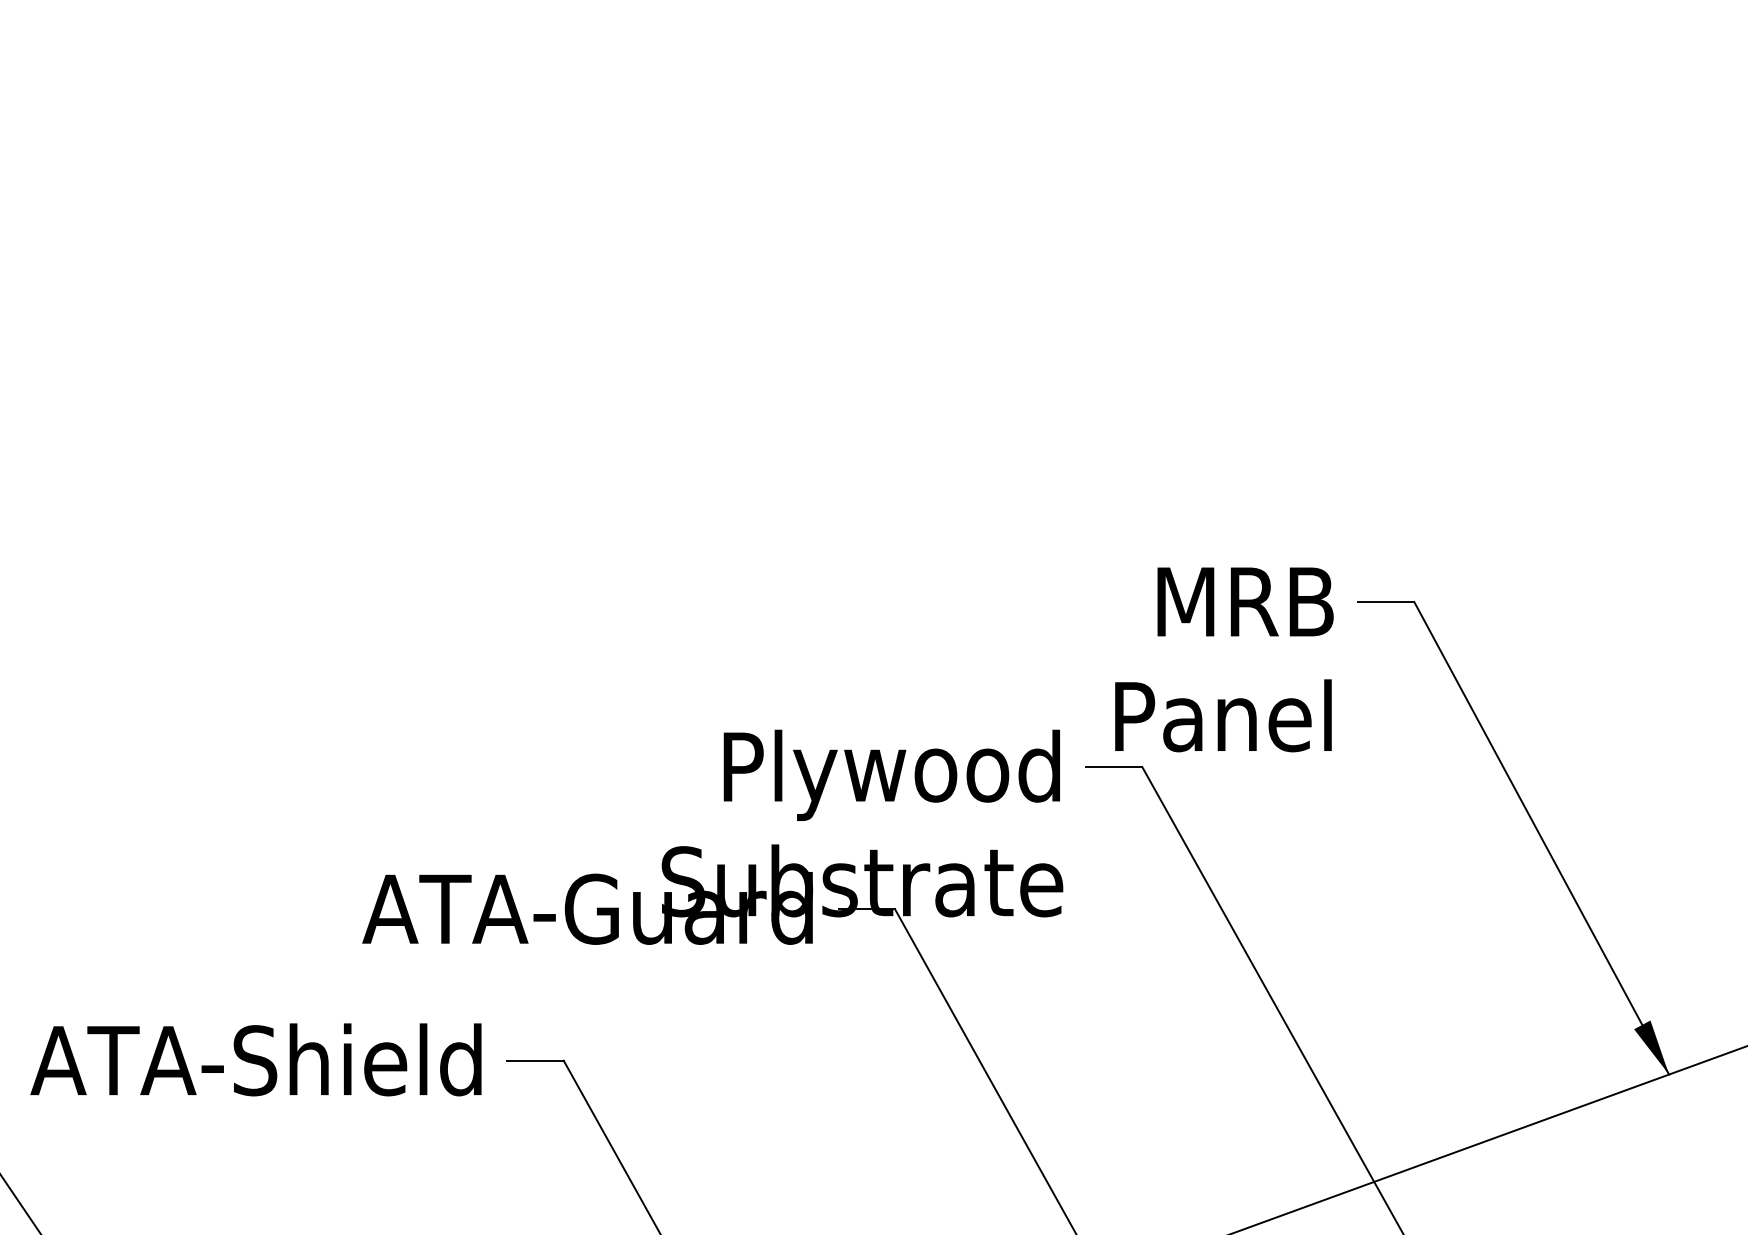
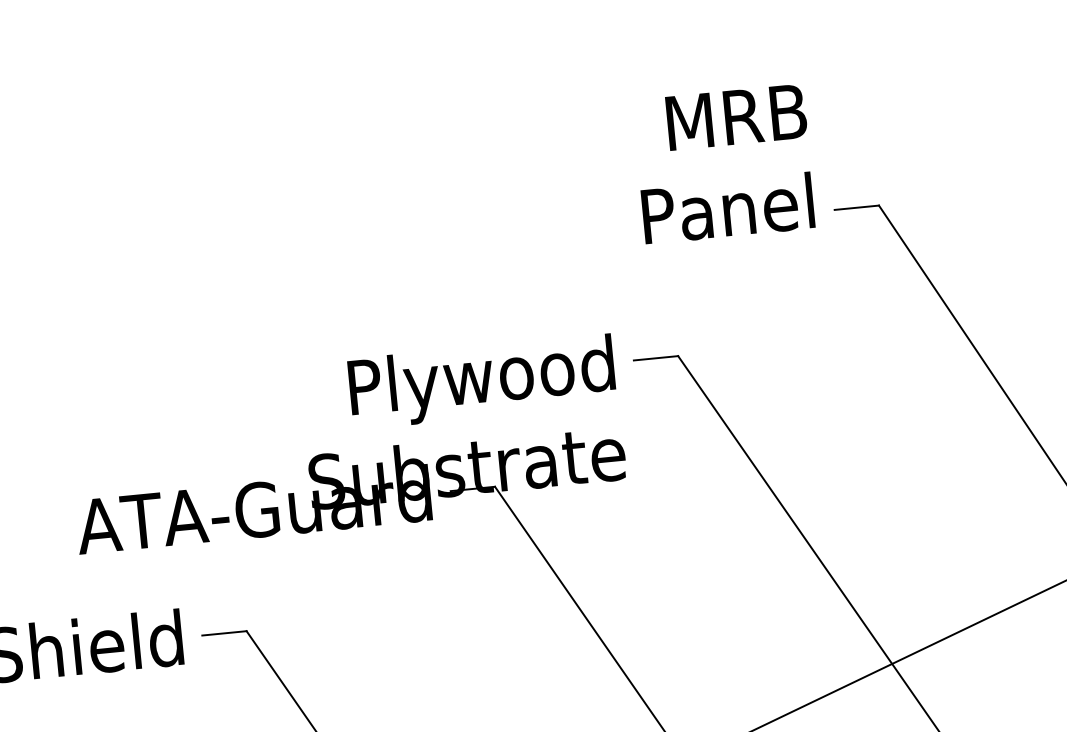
text: (1224, 659) -> (724, 164), moved

